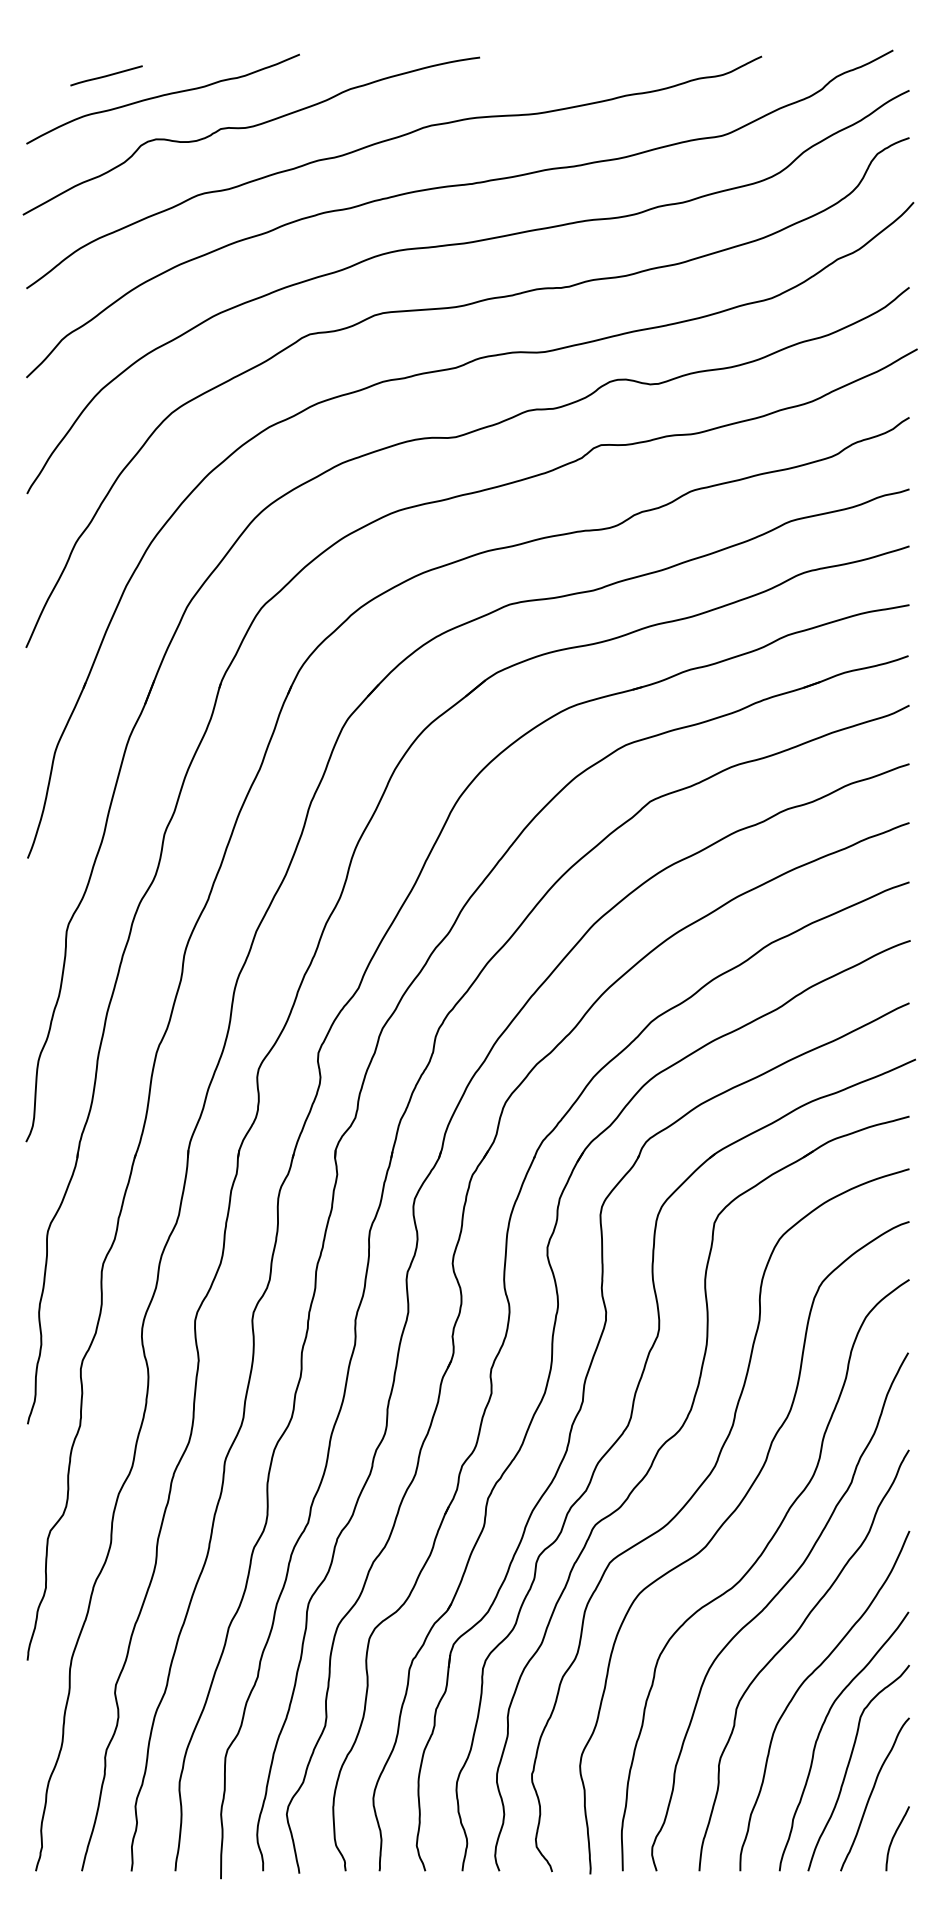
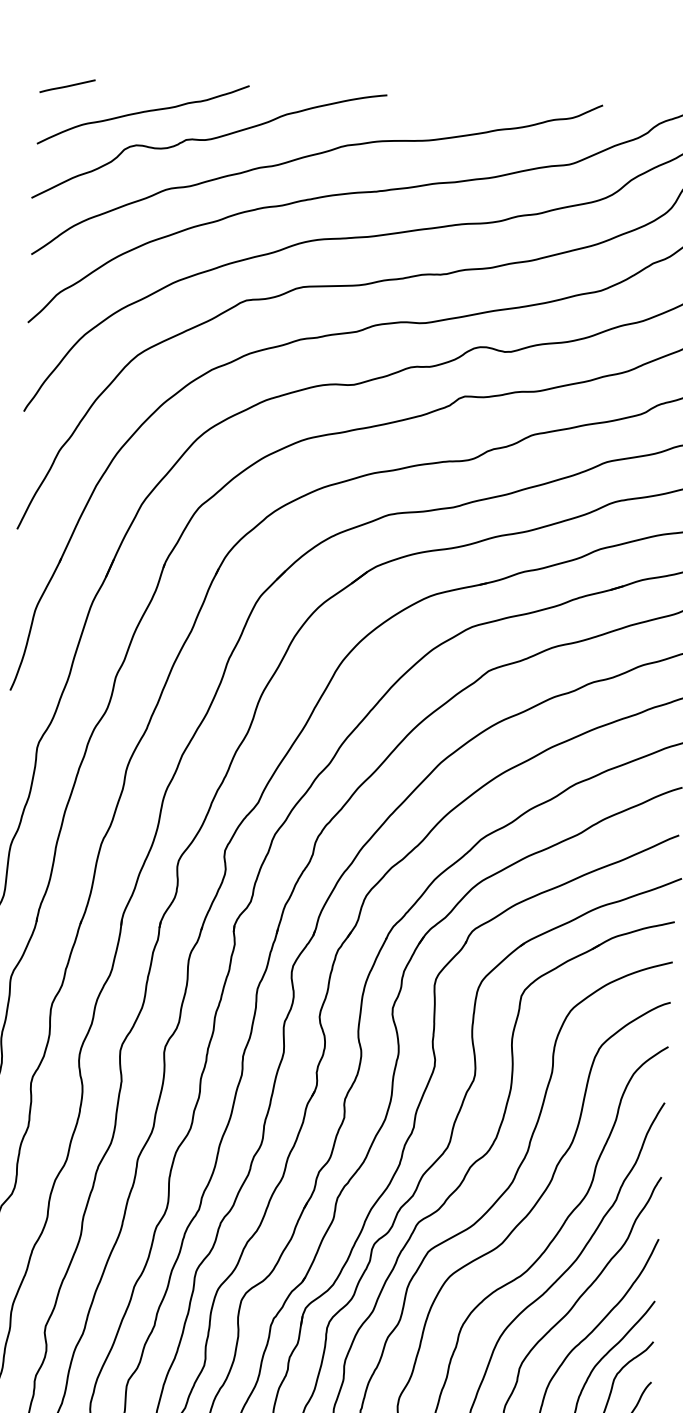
line: (106, 75) -> (67, 85), moved

